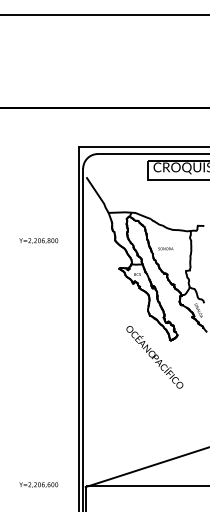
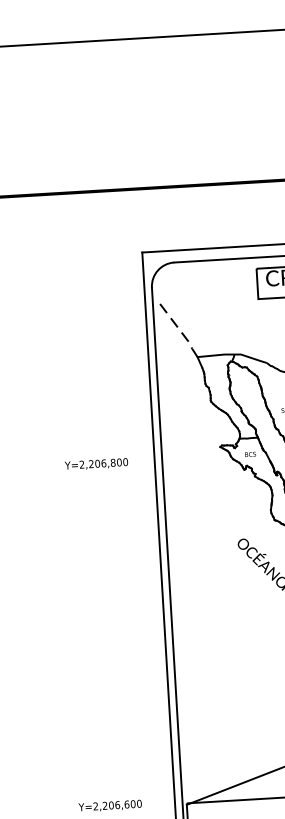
line: (98, 195) -> (179, 329), solid -> dashed
text: (38, 240) -> (96, 463), moved

